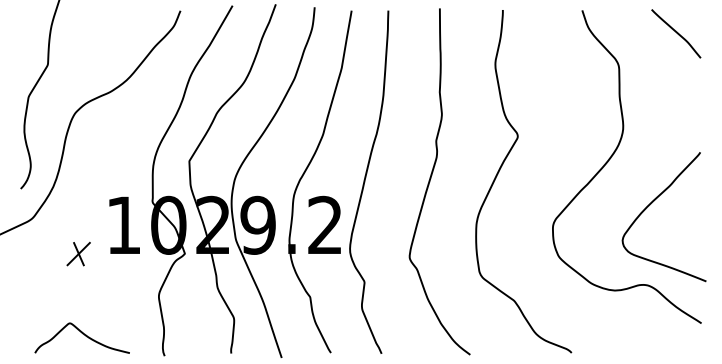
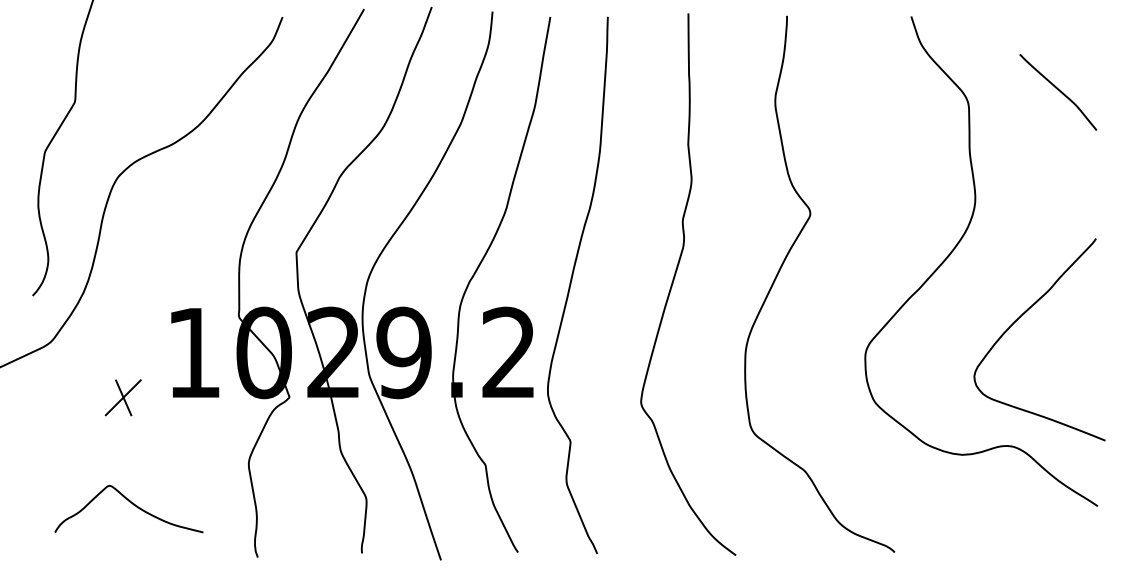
curve: (676, 33) -> (1058, 91), moved
curve: (82, 334) -> (129, 503), moved

